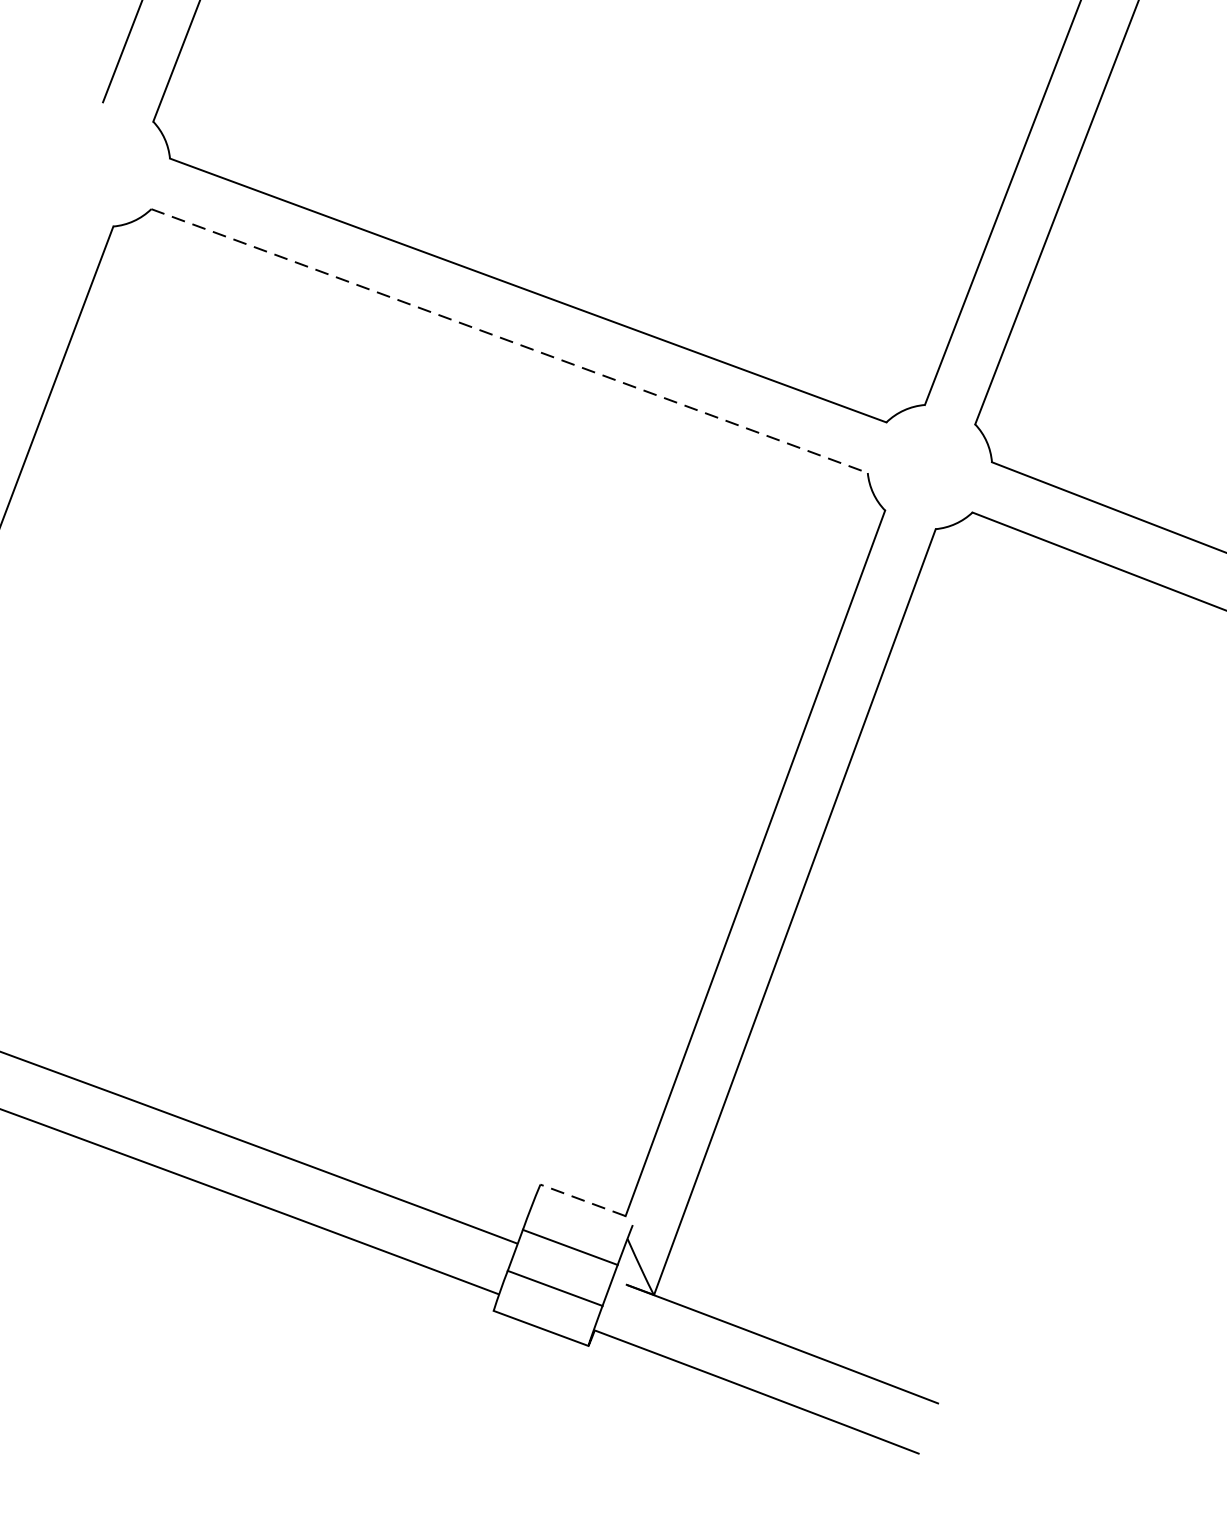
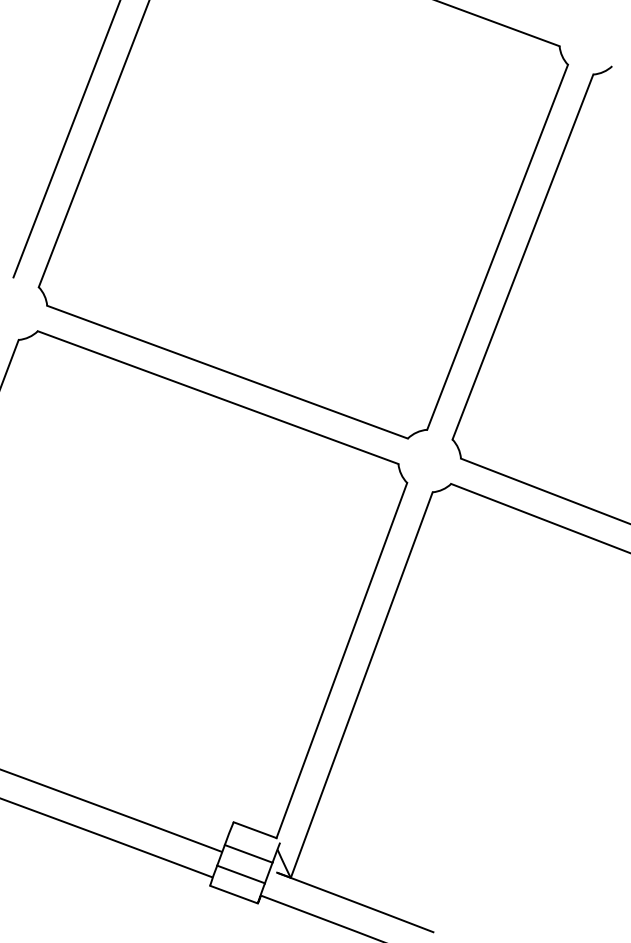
line: (510, 340) -> (218, 397), dashed -> solid
line: (583, 1201) -> (255, 830), dashed -> solid

